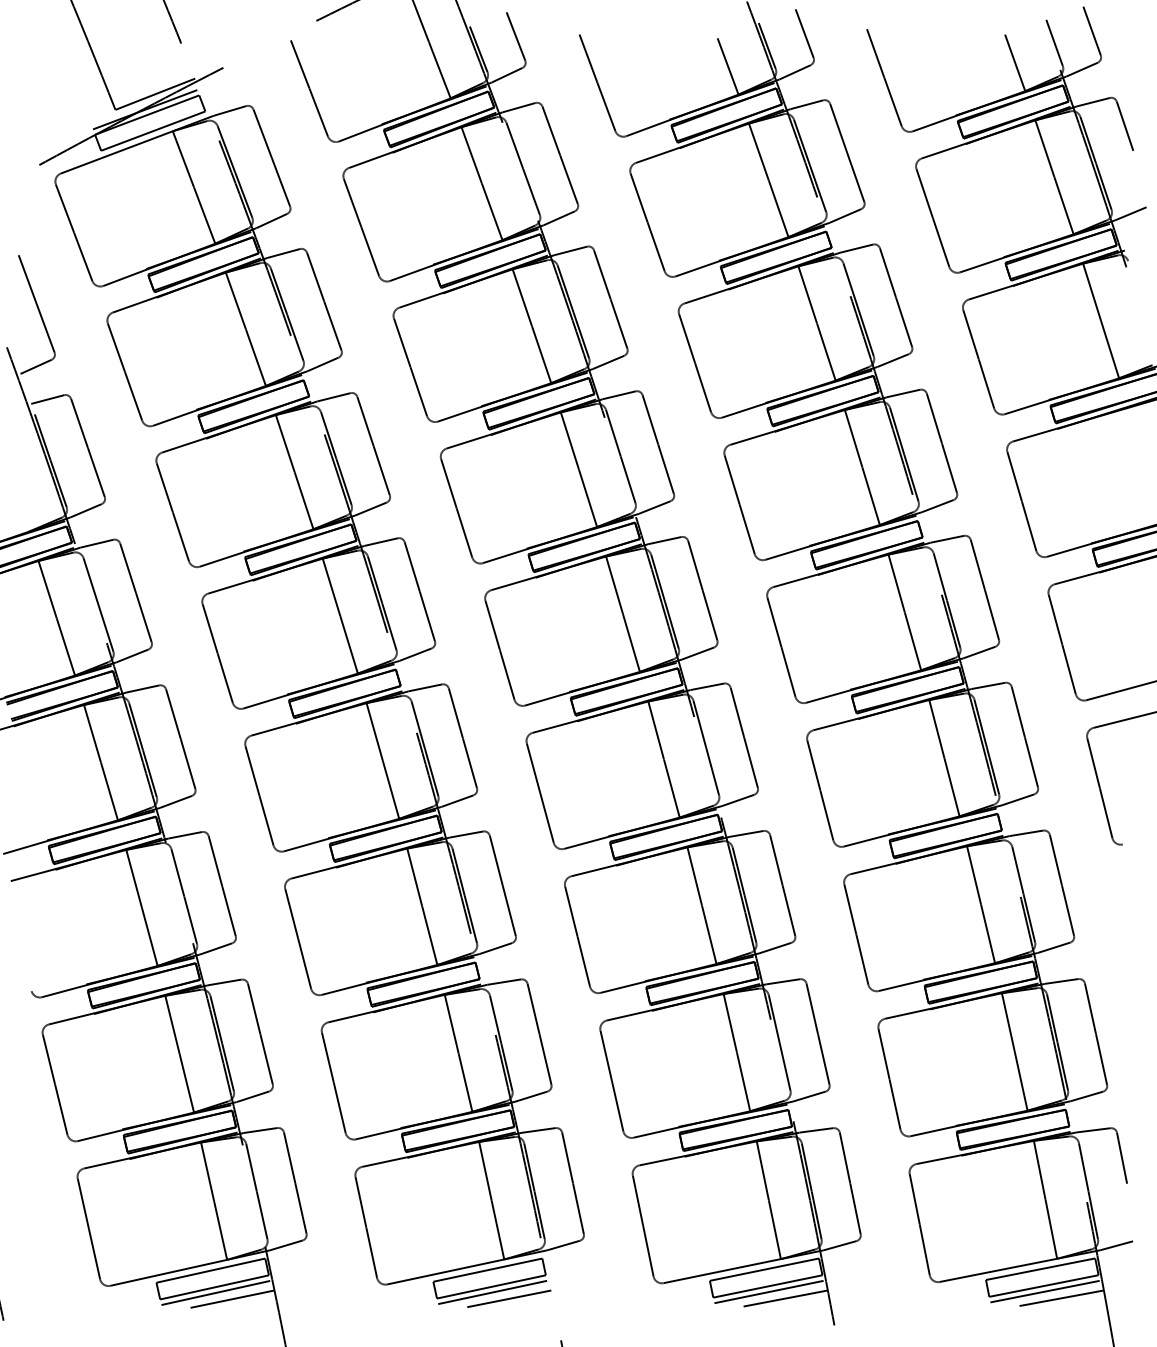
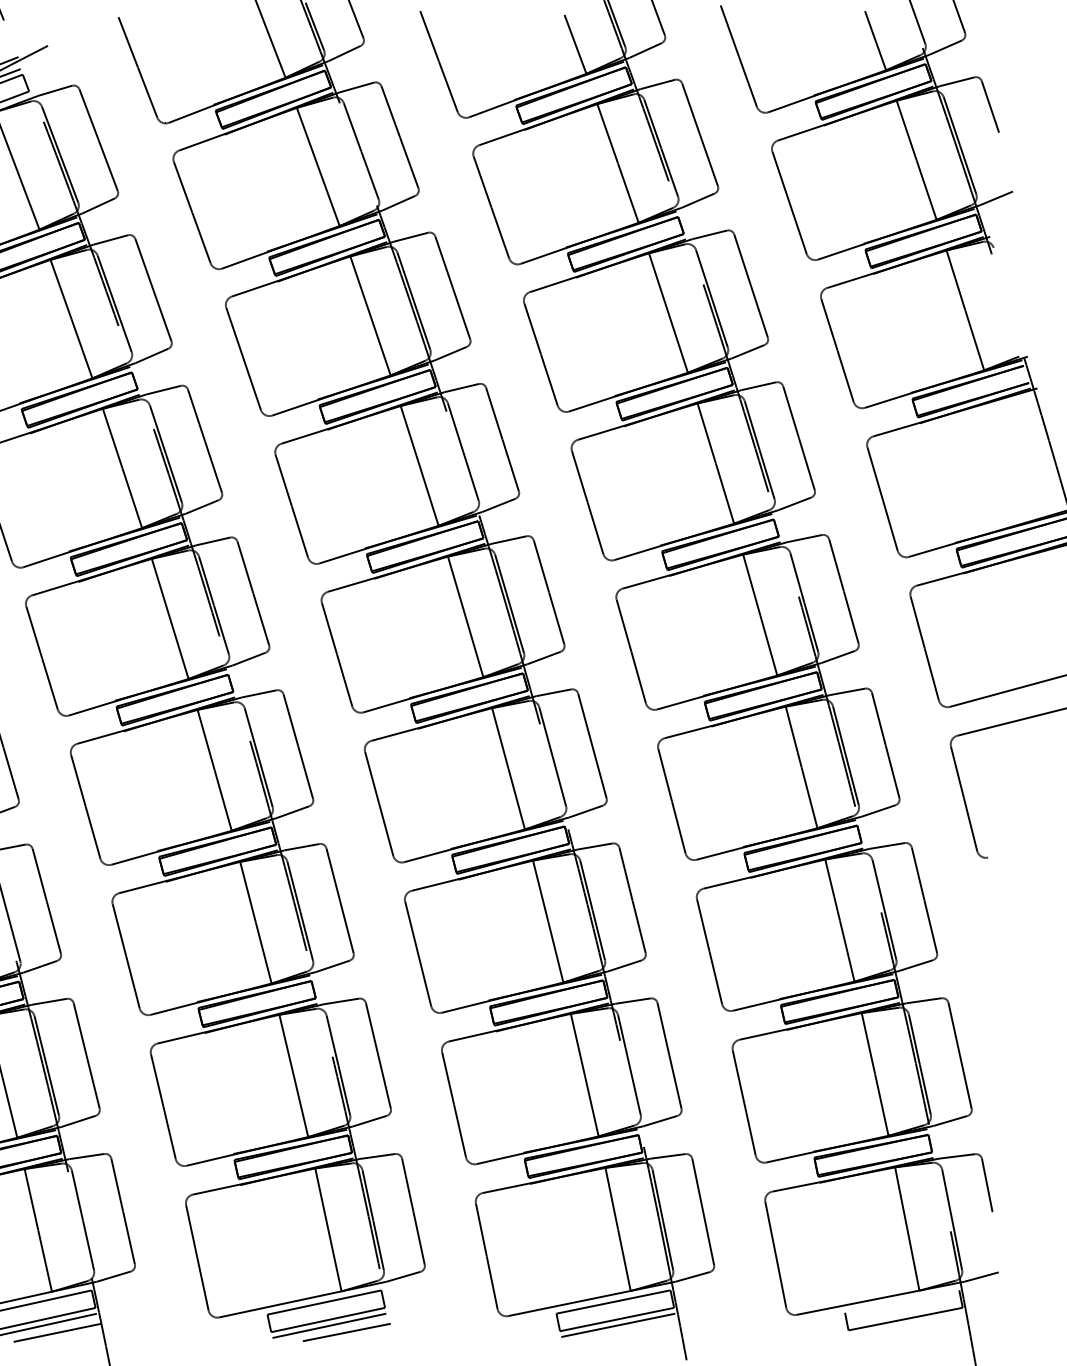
line: (1040, 1269) -> (902, 1301), removed
line: (1044, 1291) -> (906, 1324), removed
line: (785, 1298) -> (635, 1332), removed
line: (1061, 1298) -> (923, 1332), removed

